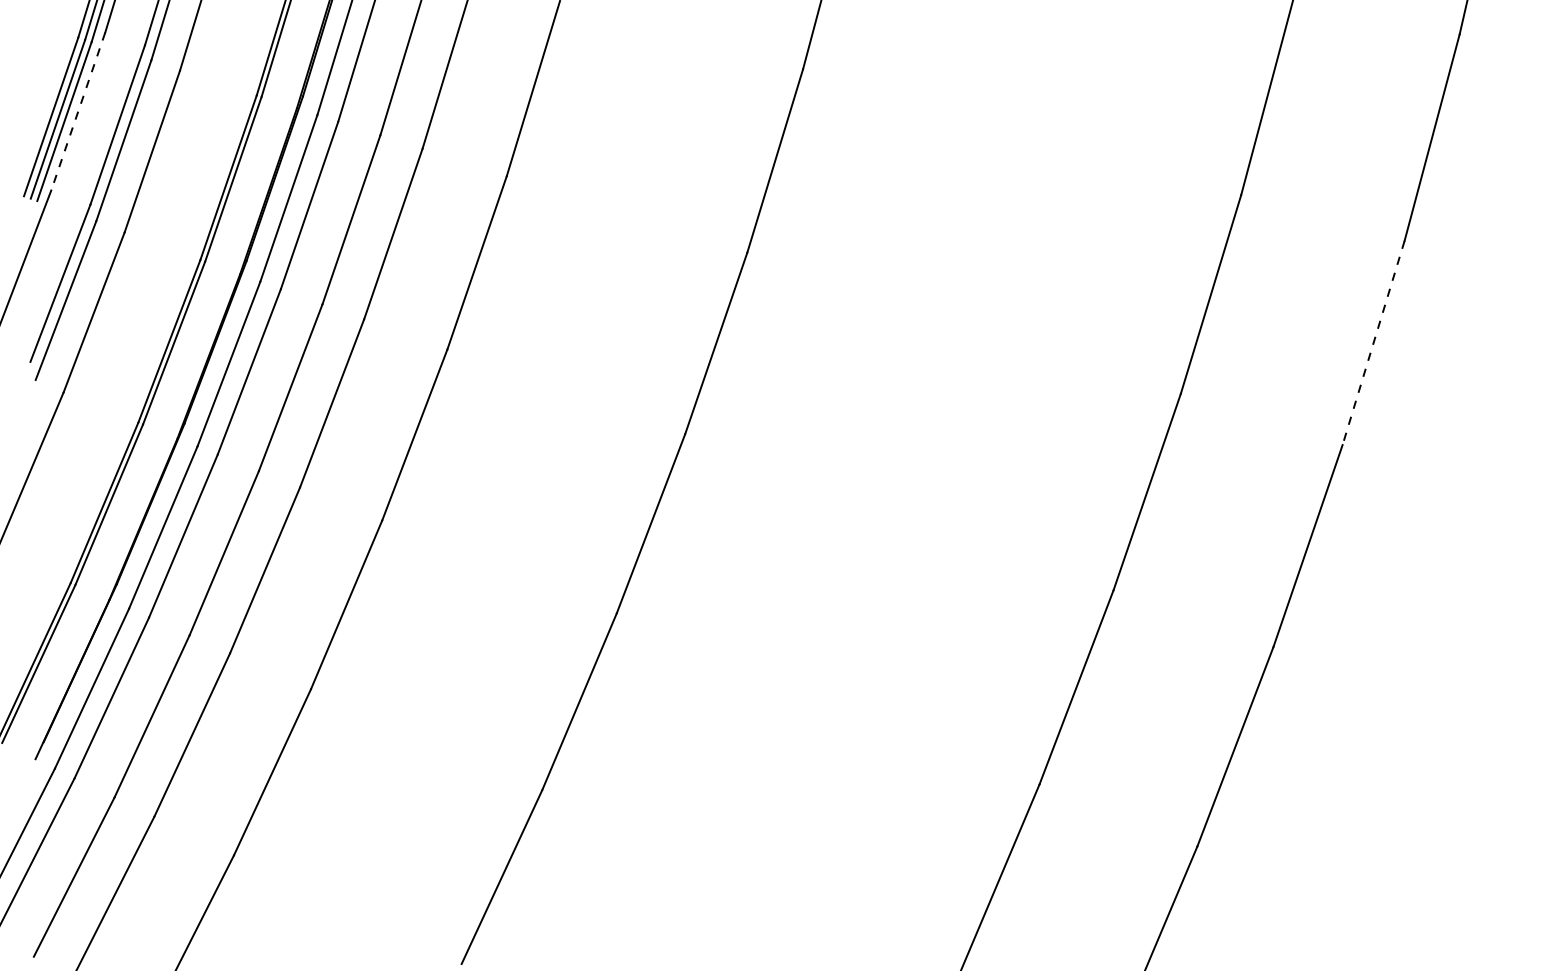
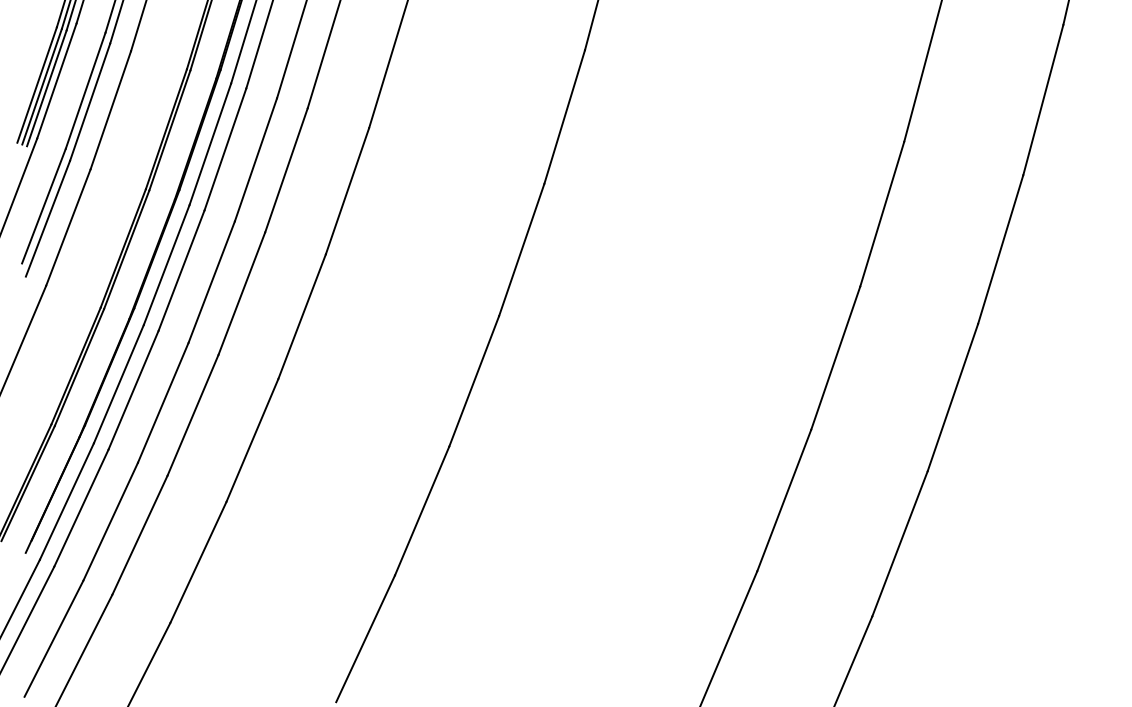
line: (78, 112) -> (57, 81), dashed -> solid
line: (1373, 342) -> (1000, 249), dashed -> solid

